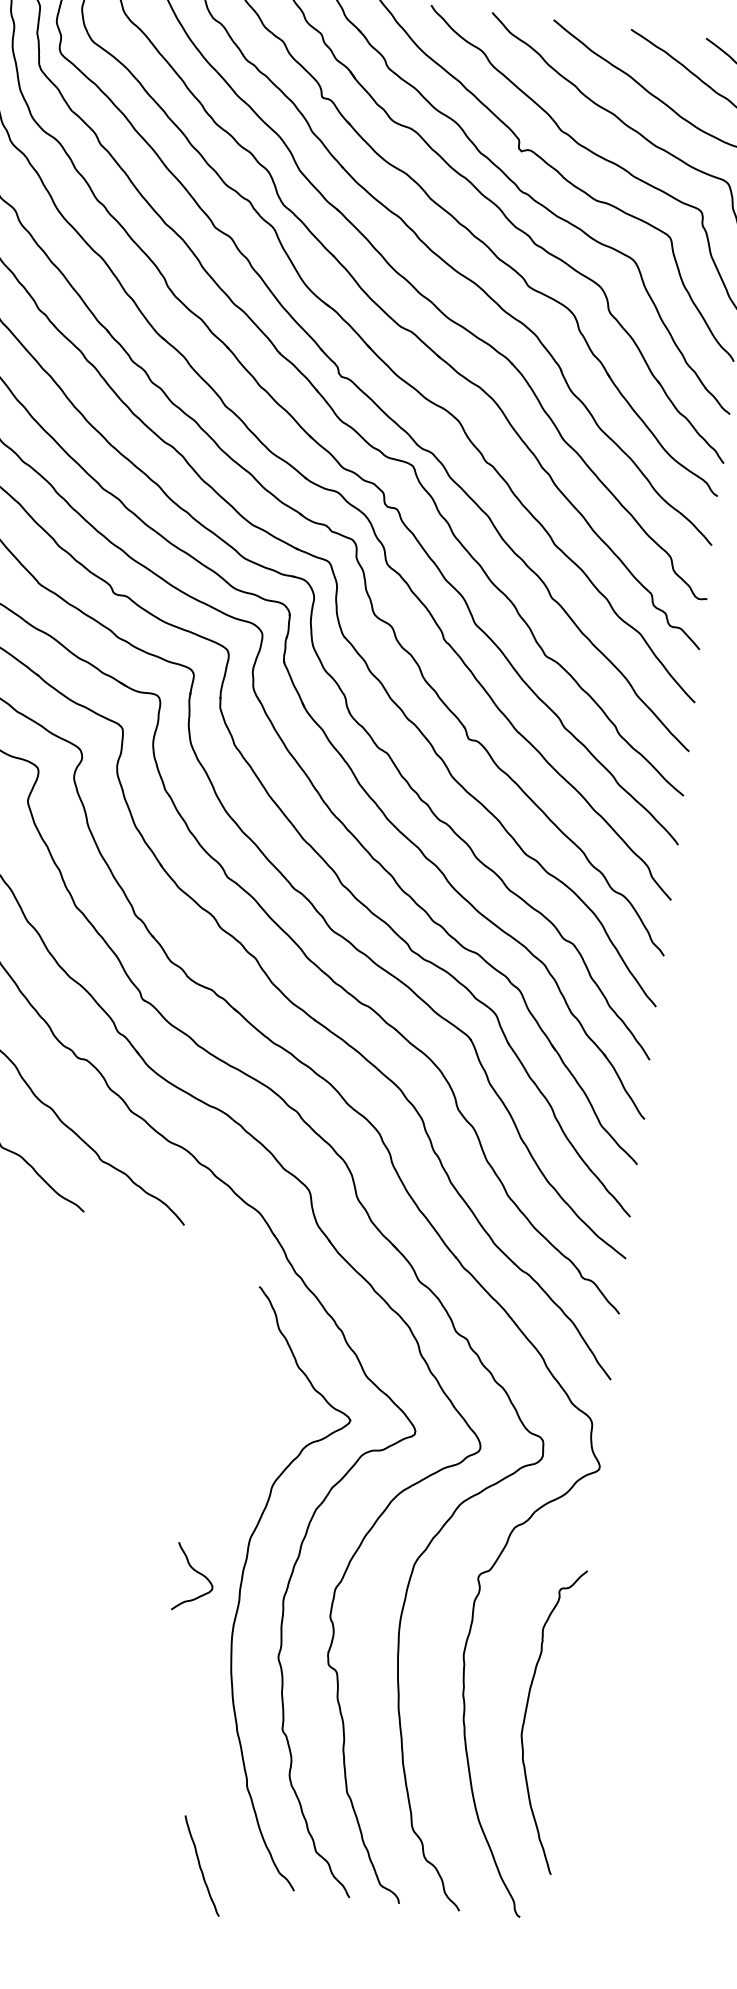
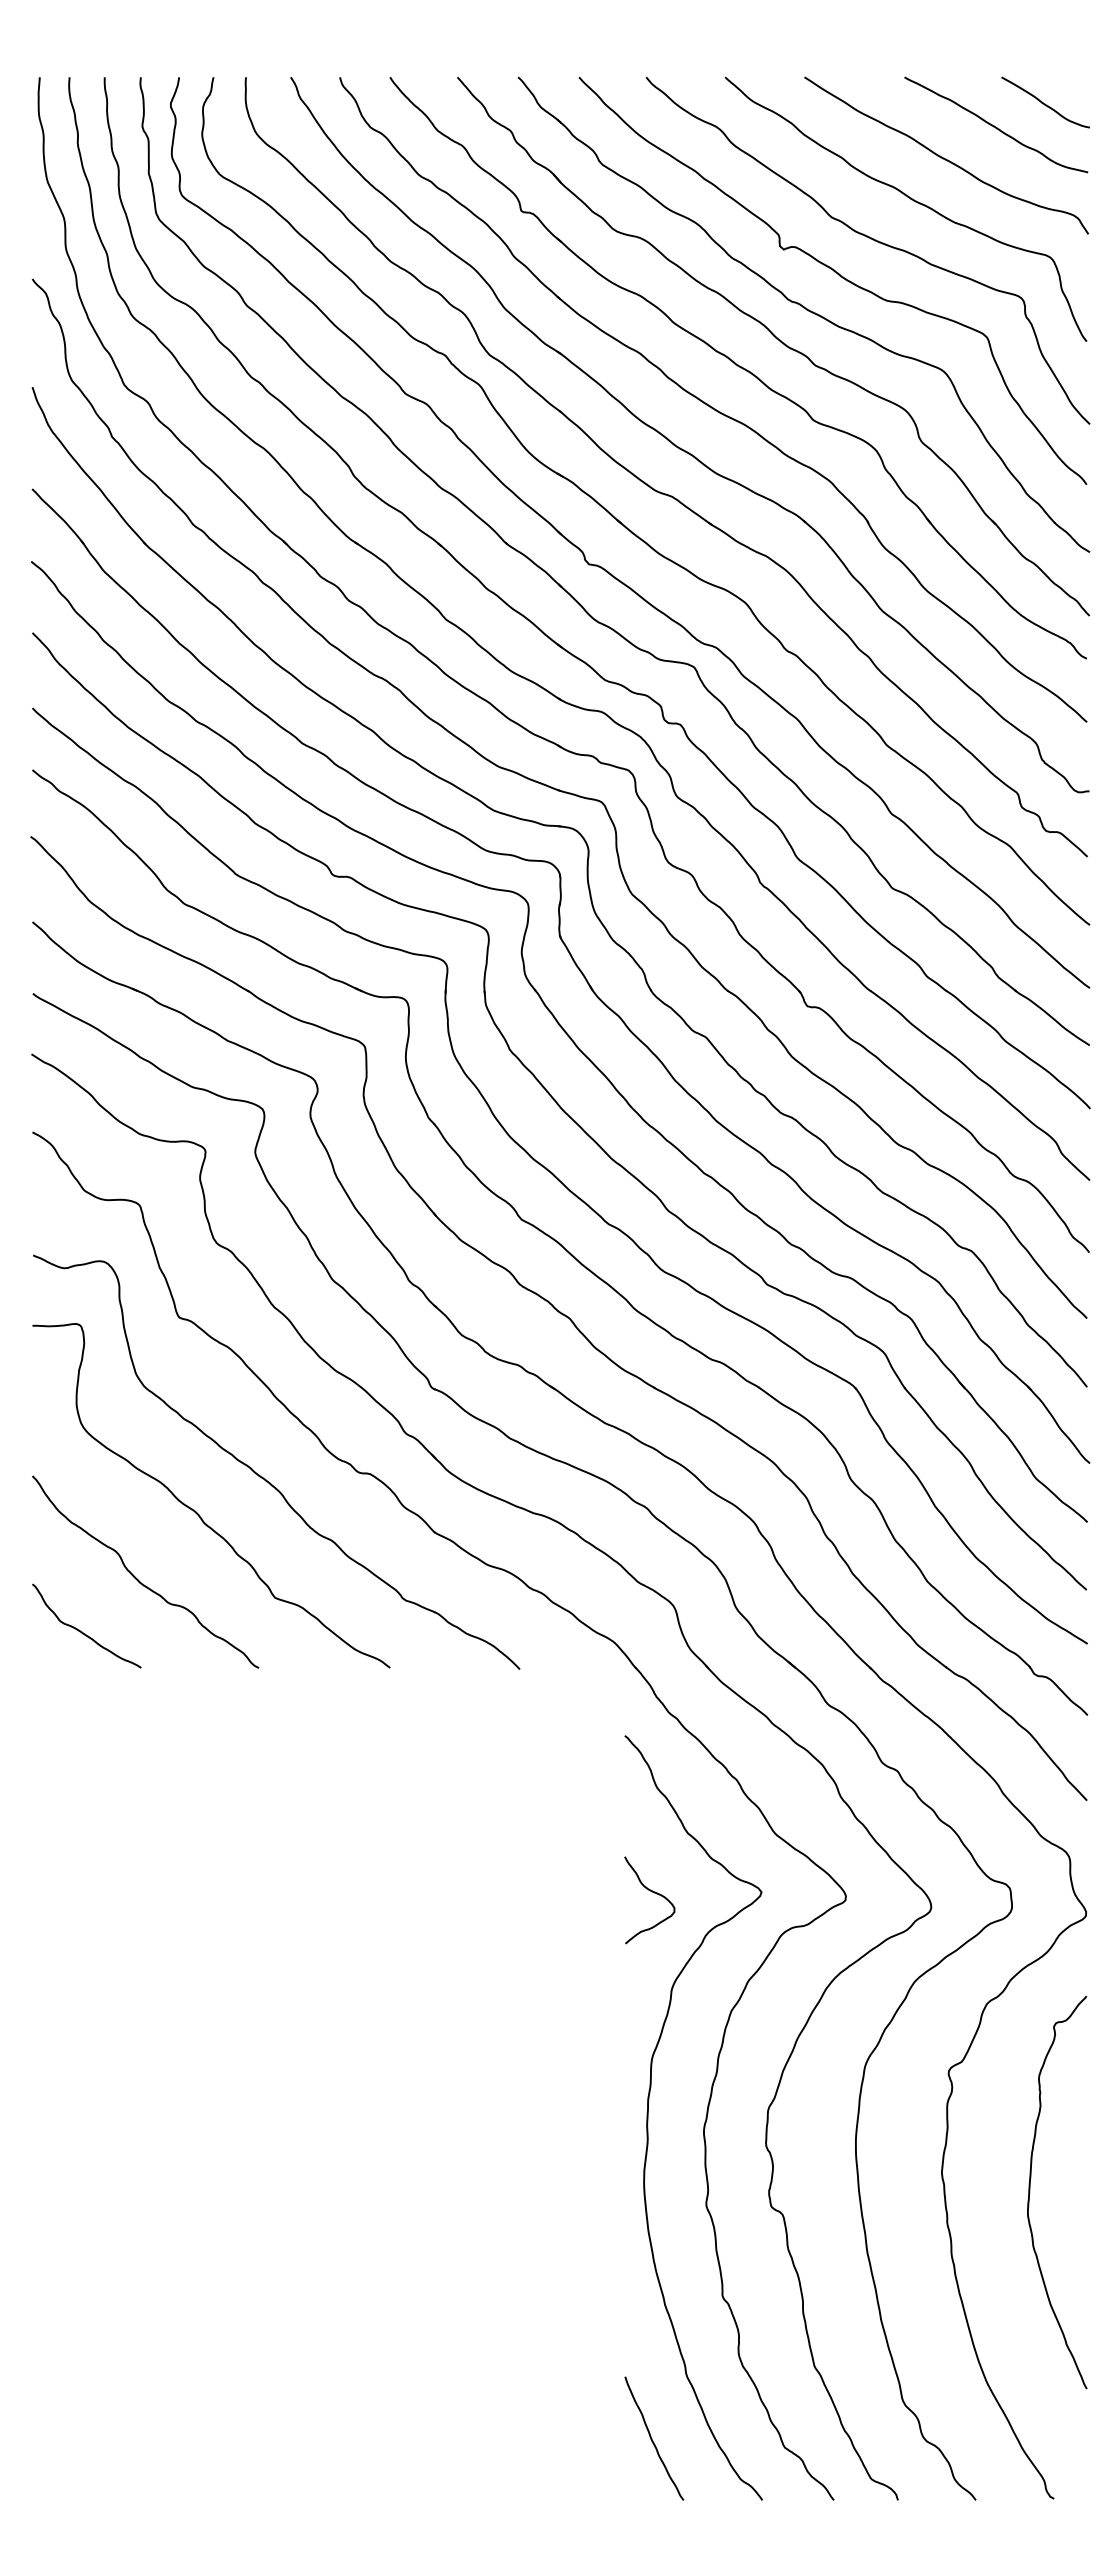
curve: (196, 1572) -> (651, 1892), moved
curve: (525, 1717) -> (1030, 2192), moved
curve: (200, 1865) -> (652, 2438), moved

